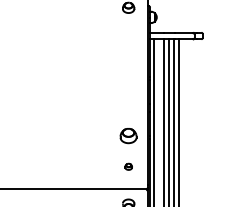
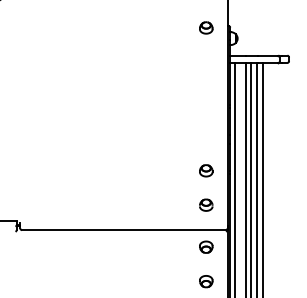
part: (128, 135) -> (206, 170), size x0.71
part: (128, 166) -> (206, 204), size x1.67

